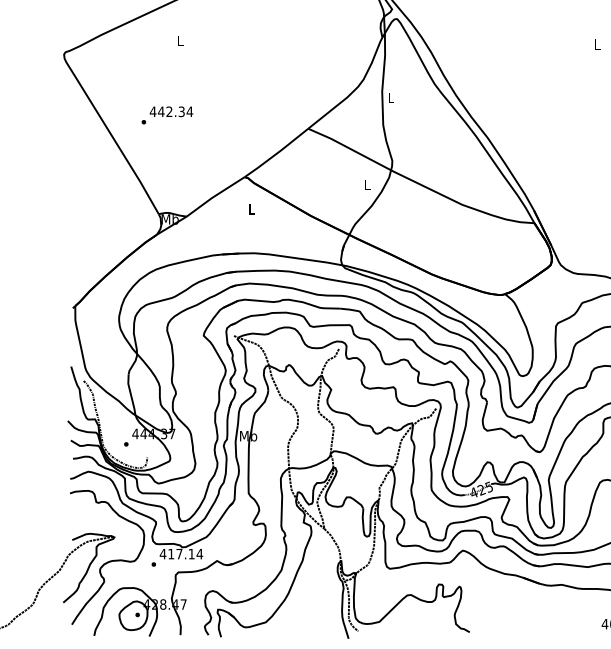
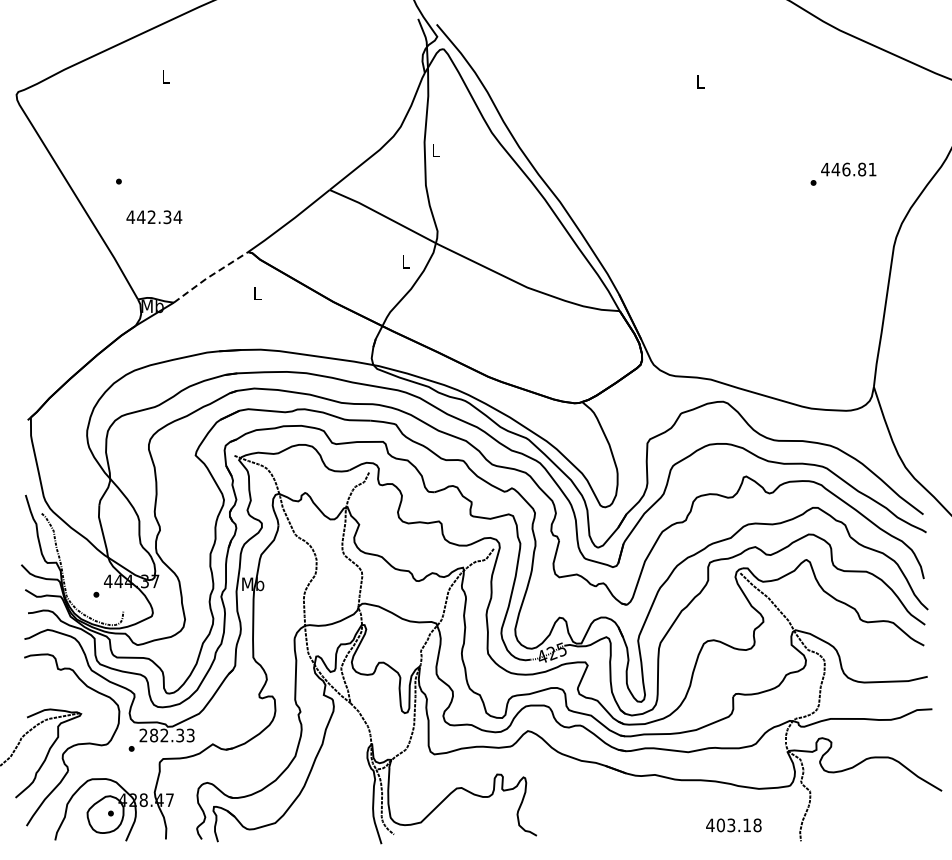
text: (171, 112) -> (154, 217), moved
line: (214, 196) -> (209, 276), solid -> dashed
text: (180, 554) -> (166, 735), 417.14 -> 282.33

